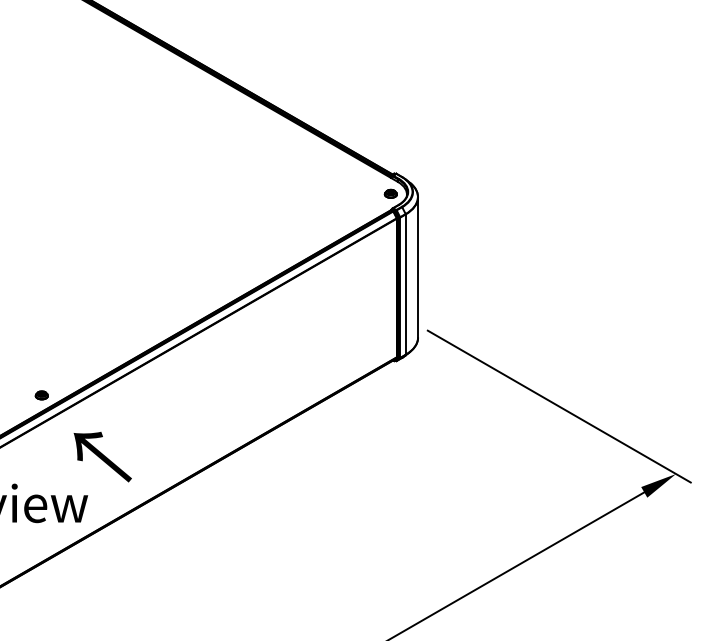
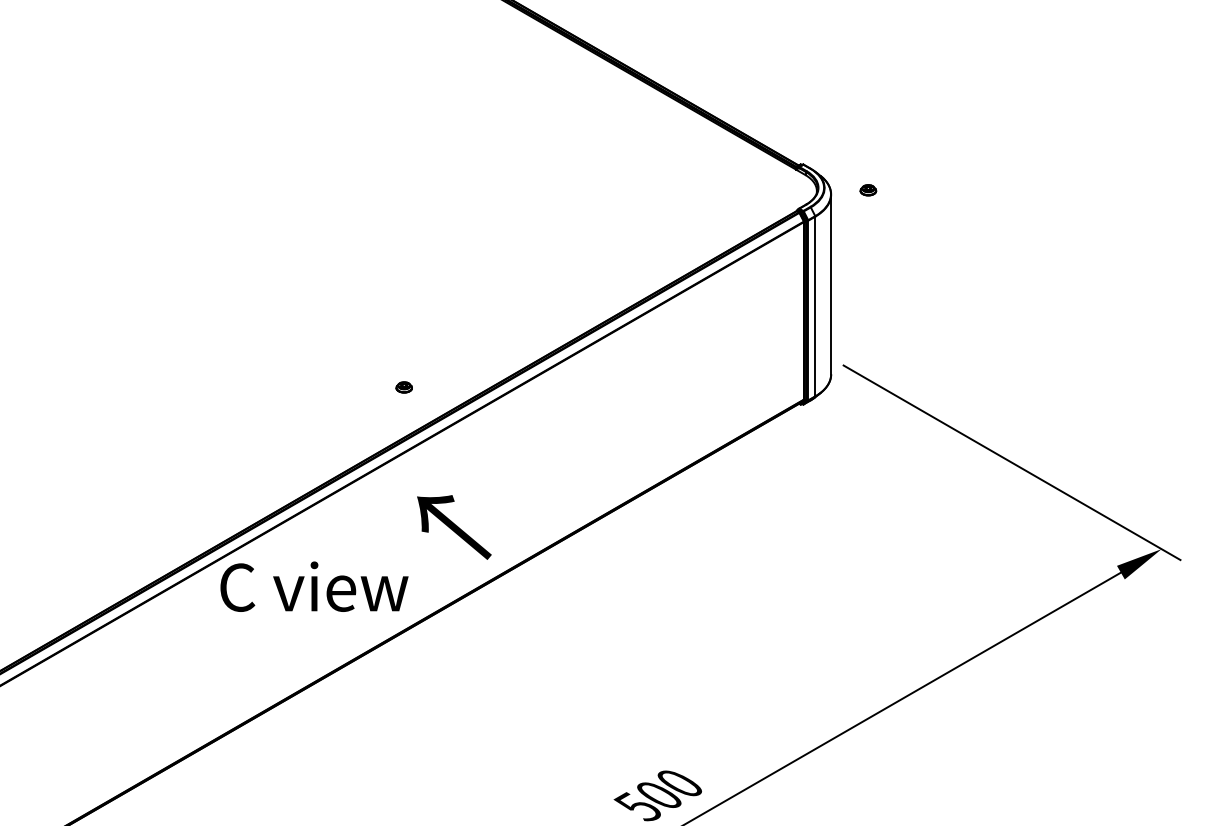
part: (391, 194) -> (868, 190), moved
part: (41, 395) -> (403, 387), moved
text: (102, 457) -> (454, 527), moved

